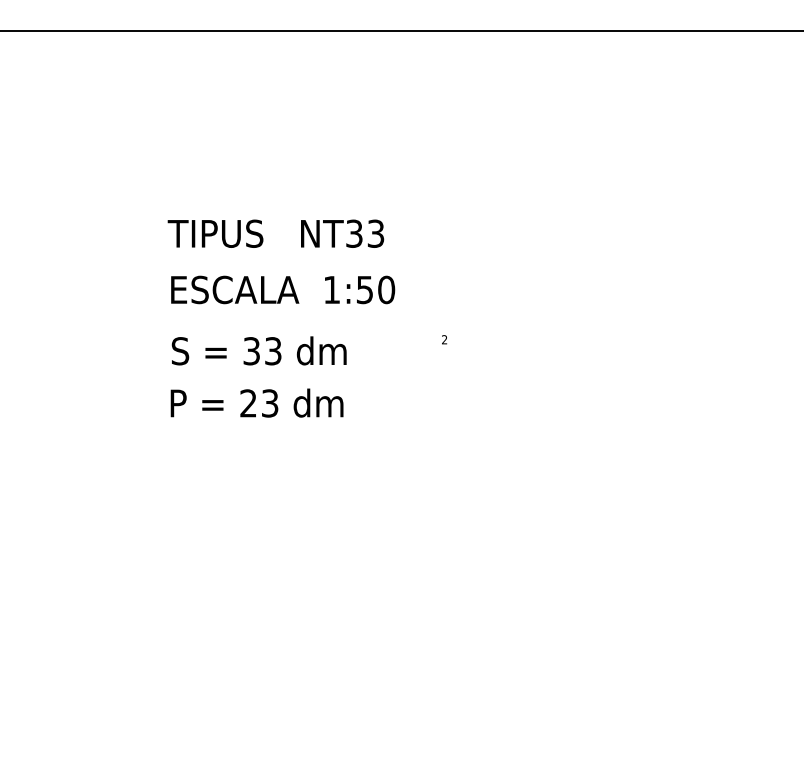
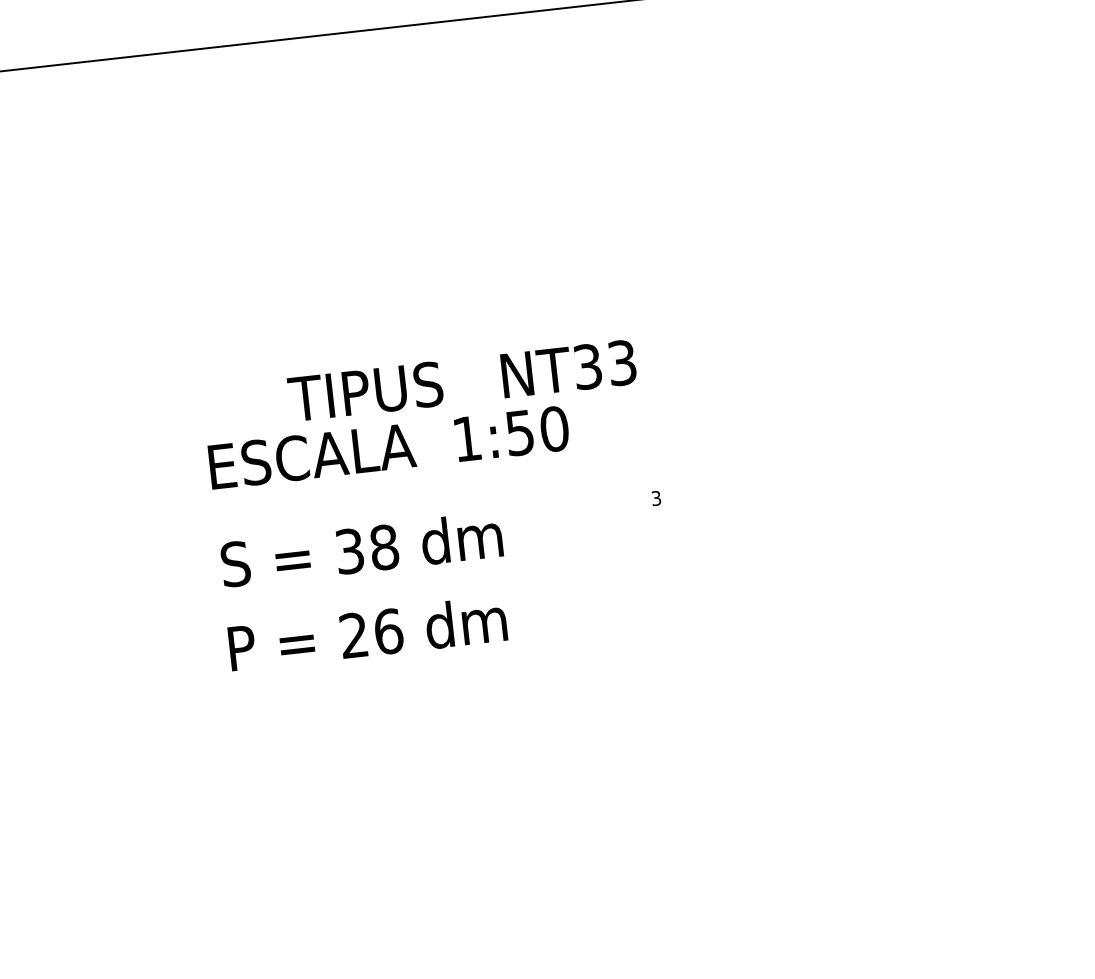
text: (275, 233) -> (461, 380), moved
text: (444, 340) -> (656, 499), 2 -> 3
text: (273, 351) -> (384, 547), 33 -> 38
text: (269, 403) -> (387, 631), 23 -> 26

